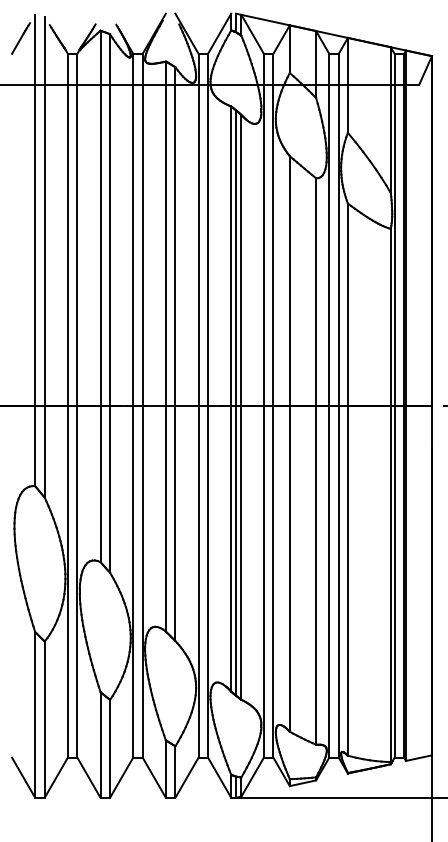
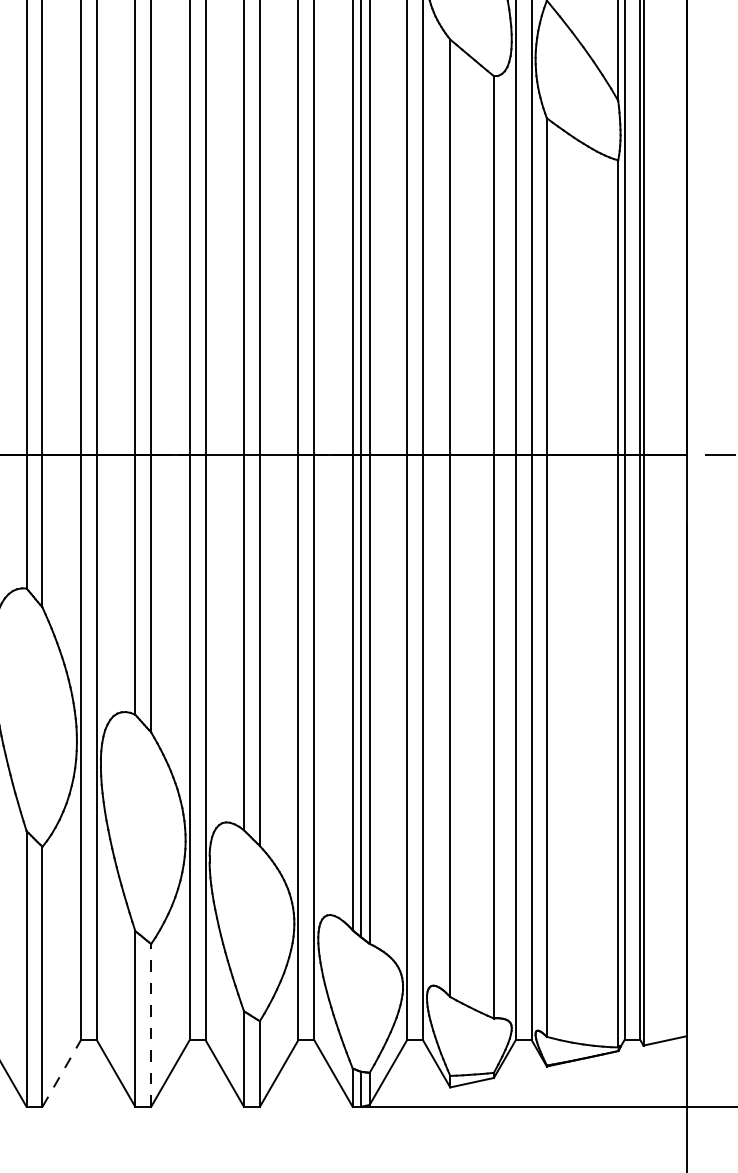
line: (110, 748) -> (151, 1024), solid -> dashed
line: (56, 777) -> (62, 1073), solid -> dashed

